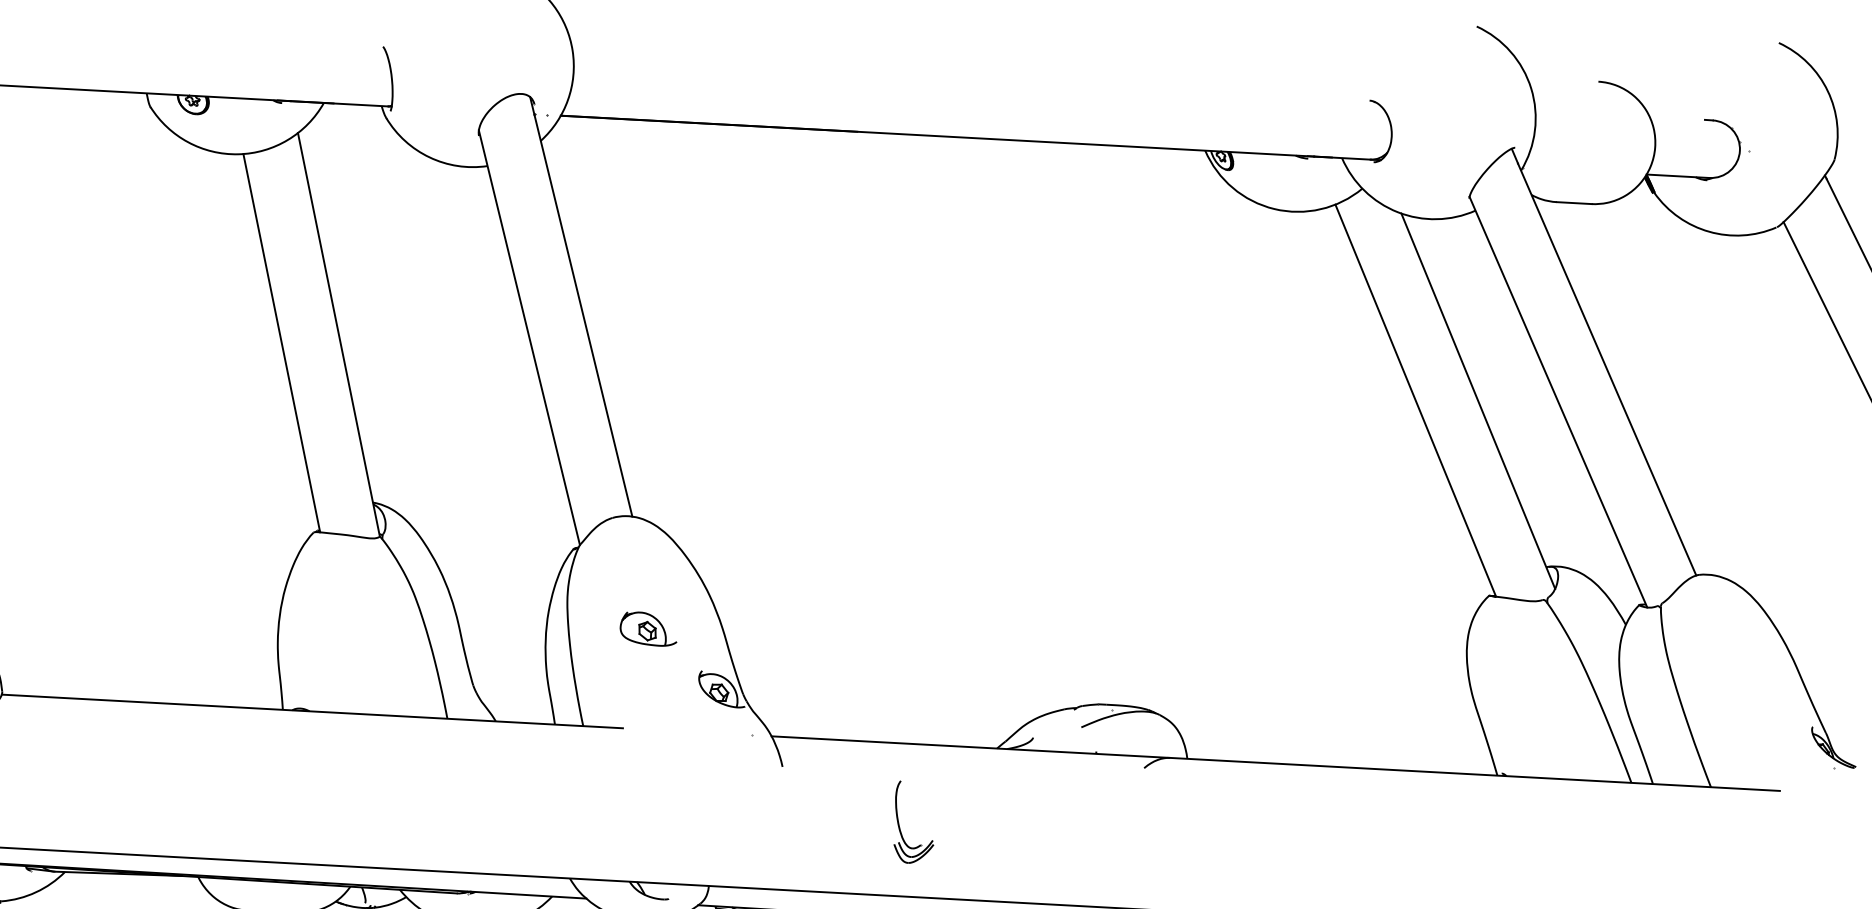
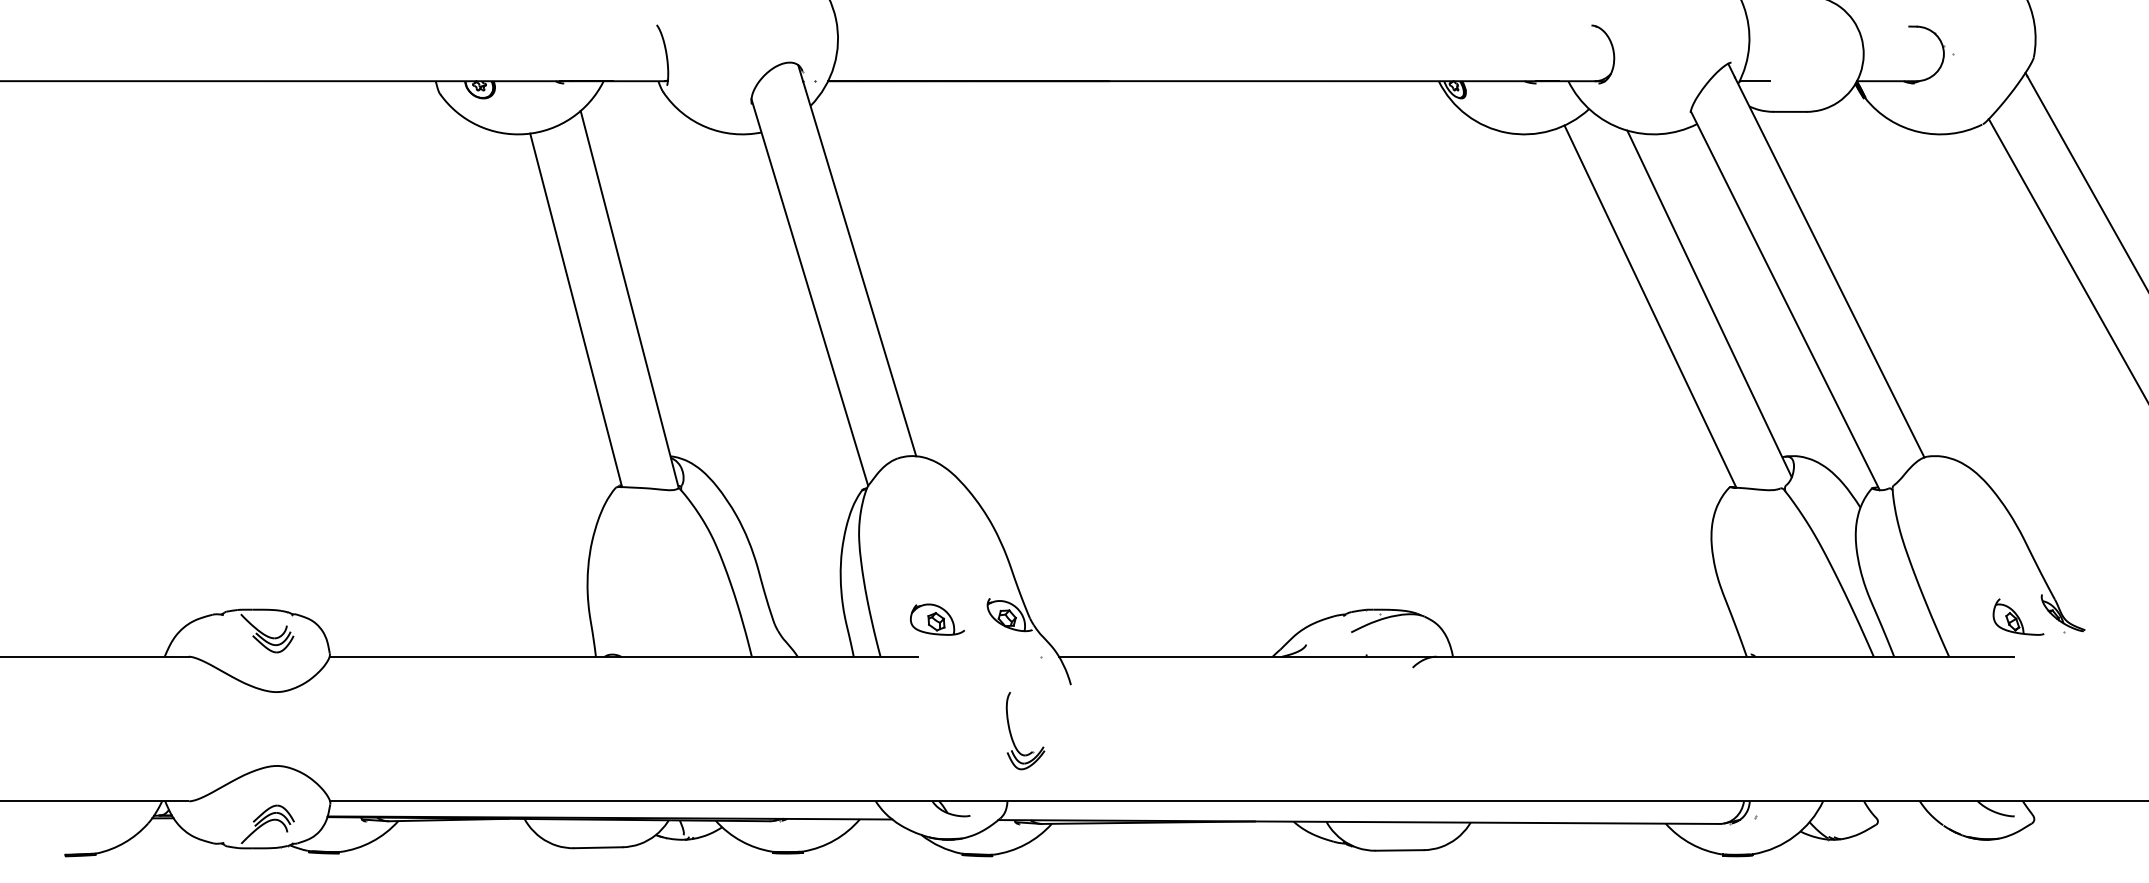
line: (1538, 169) -> (1754, 81), added
part: (648, 628) -> (937, 619), moved
part: (1786, 748) -> (2018, 616), added
part: (900, 827) -> (1012, 736), moved

